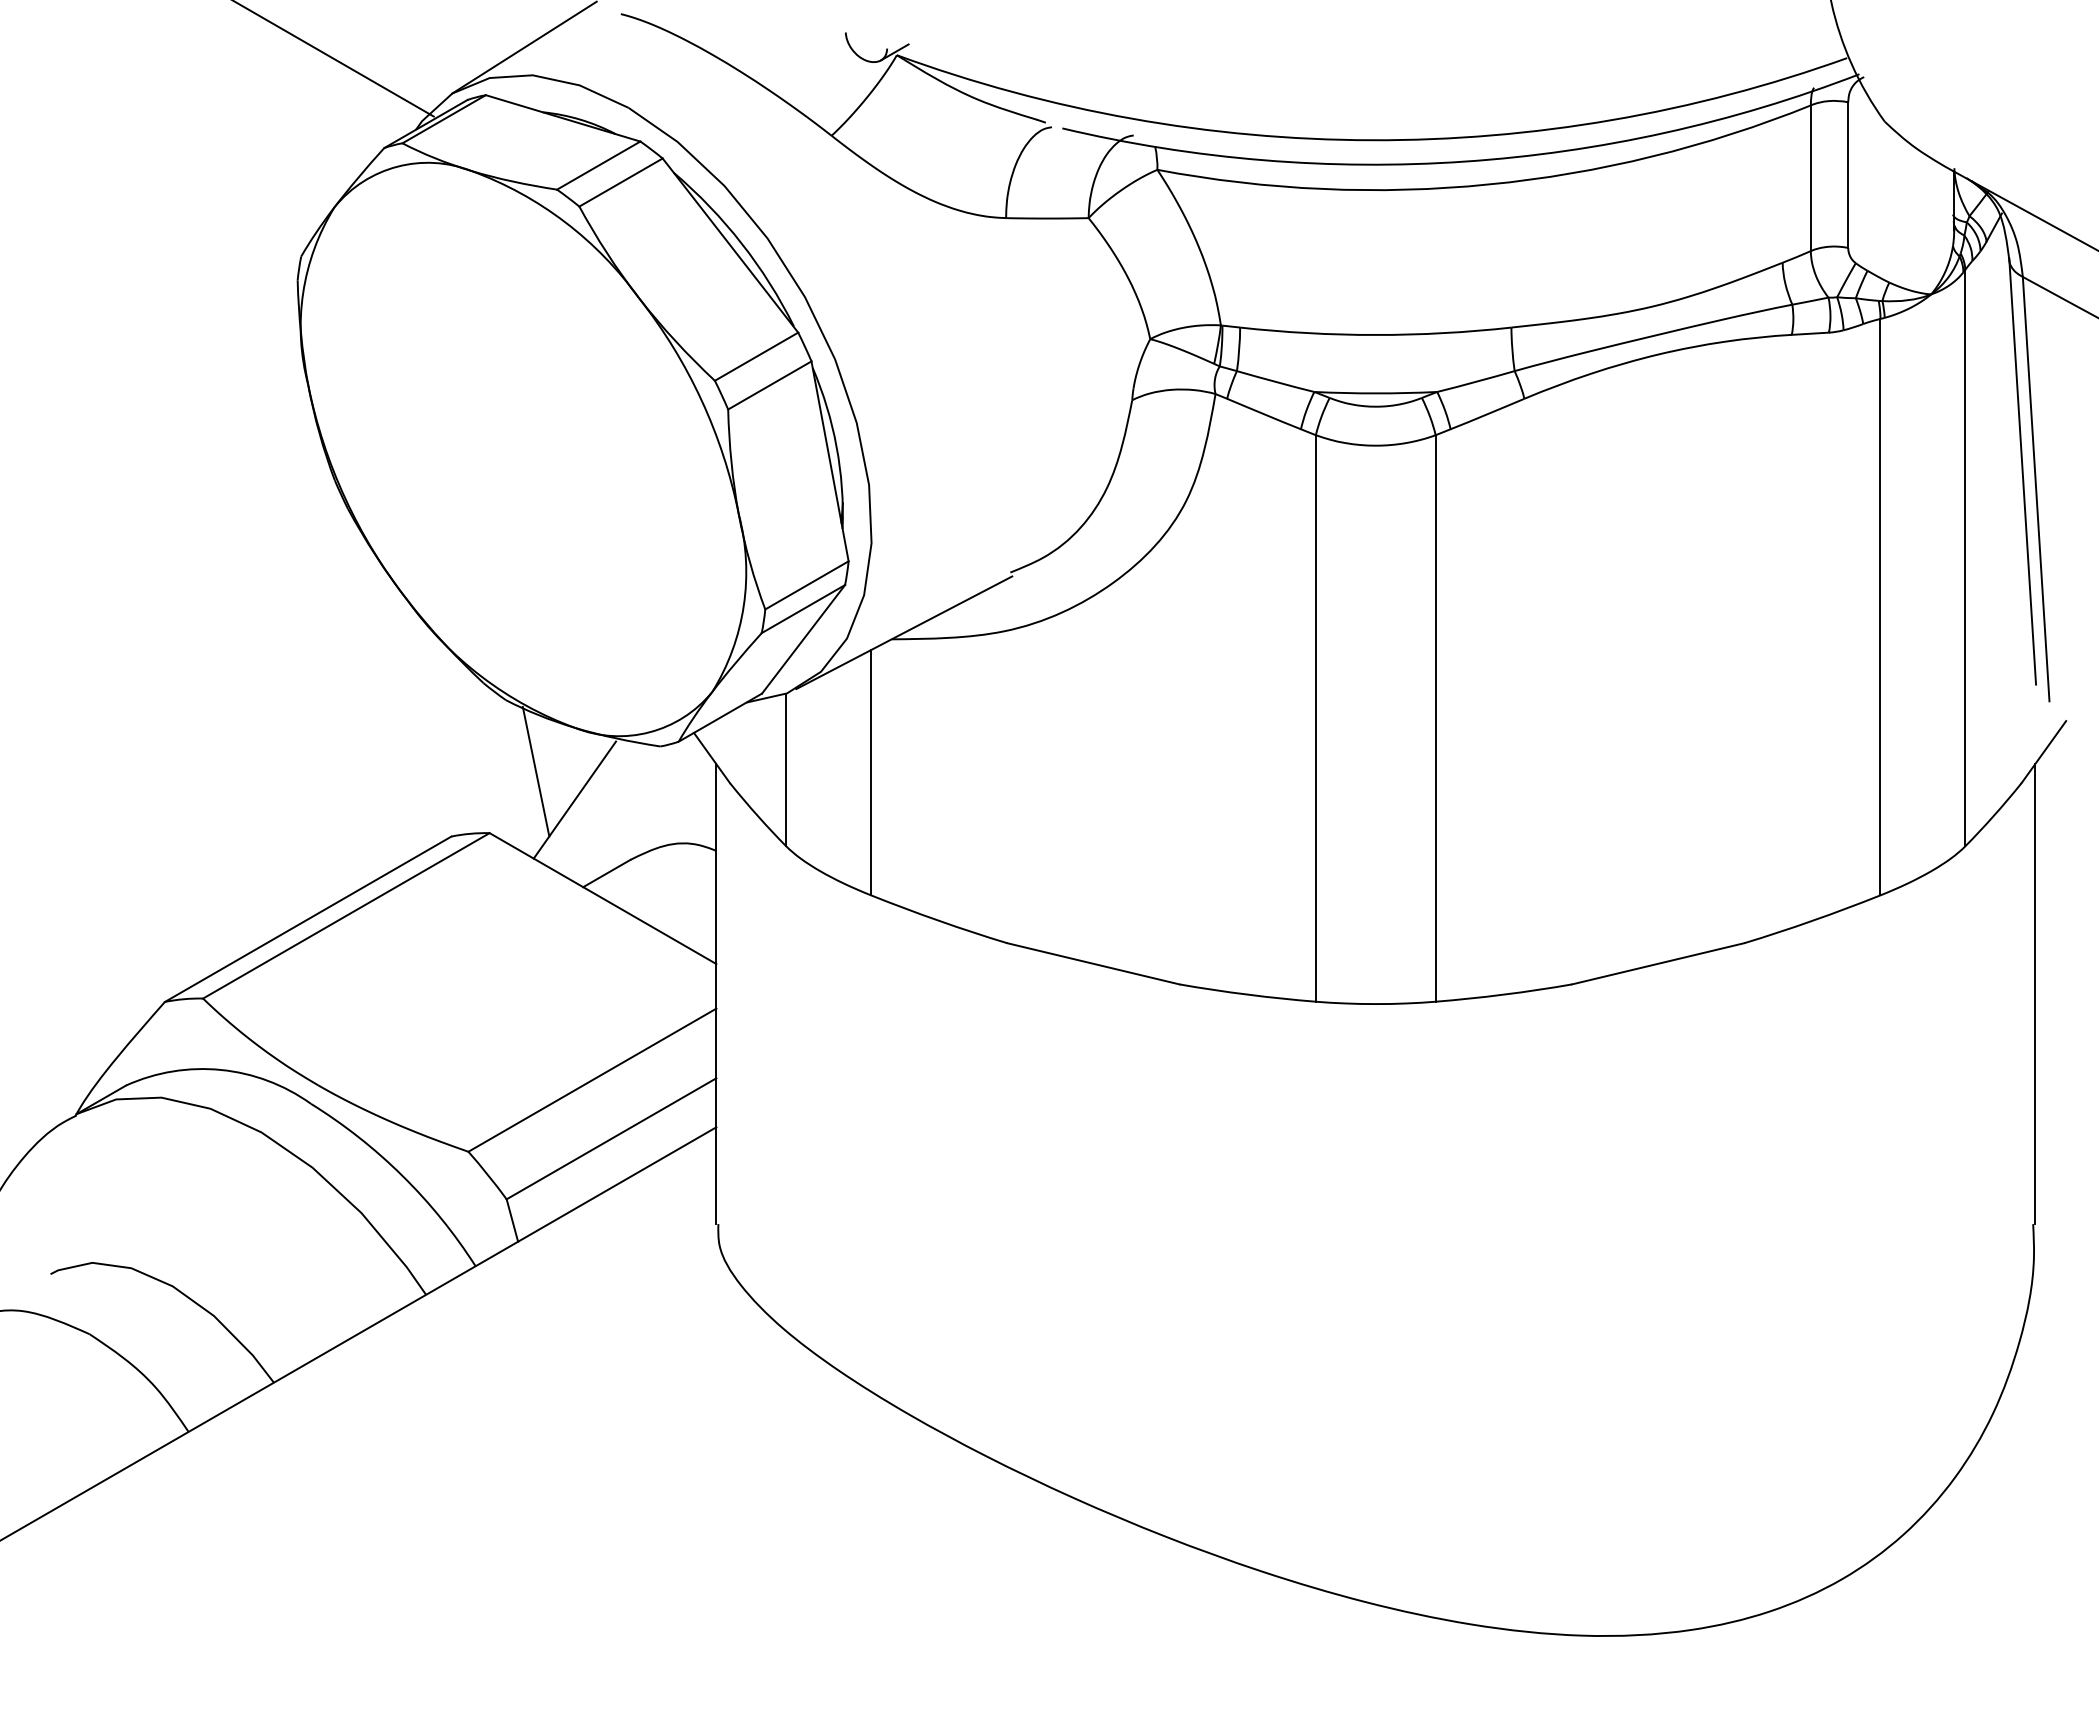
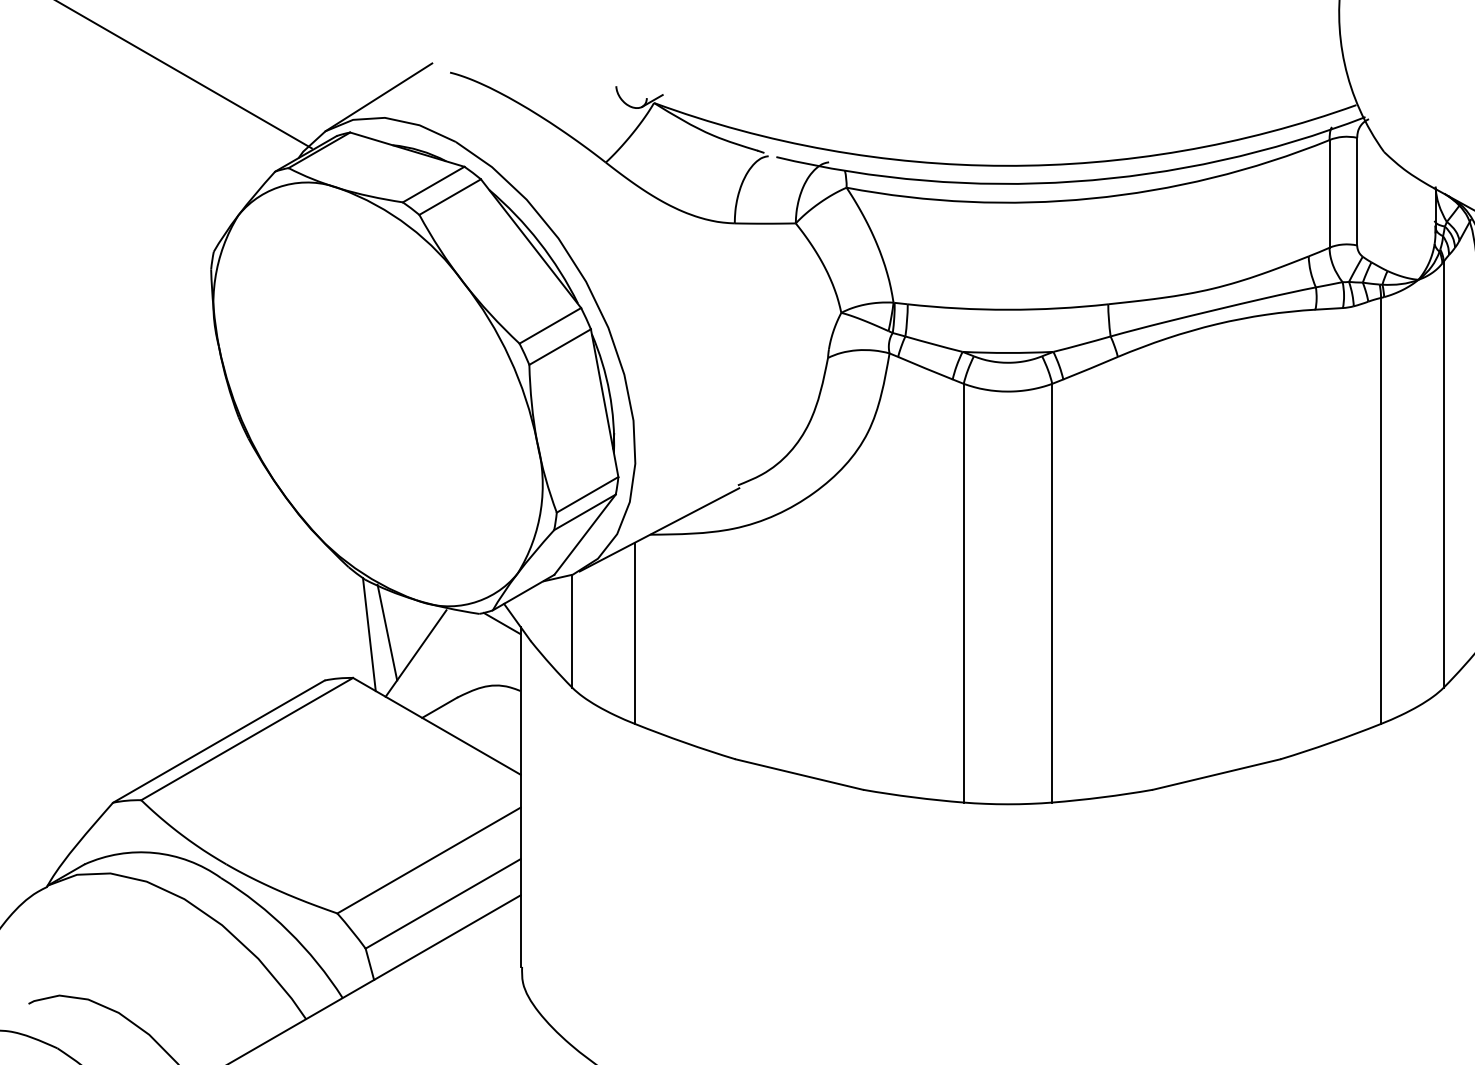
line: (691, 759) -> (502, 623), added
line: (511, 774) -> (369, 634), added

